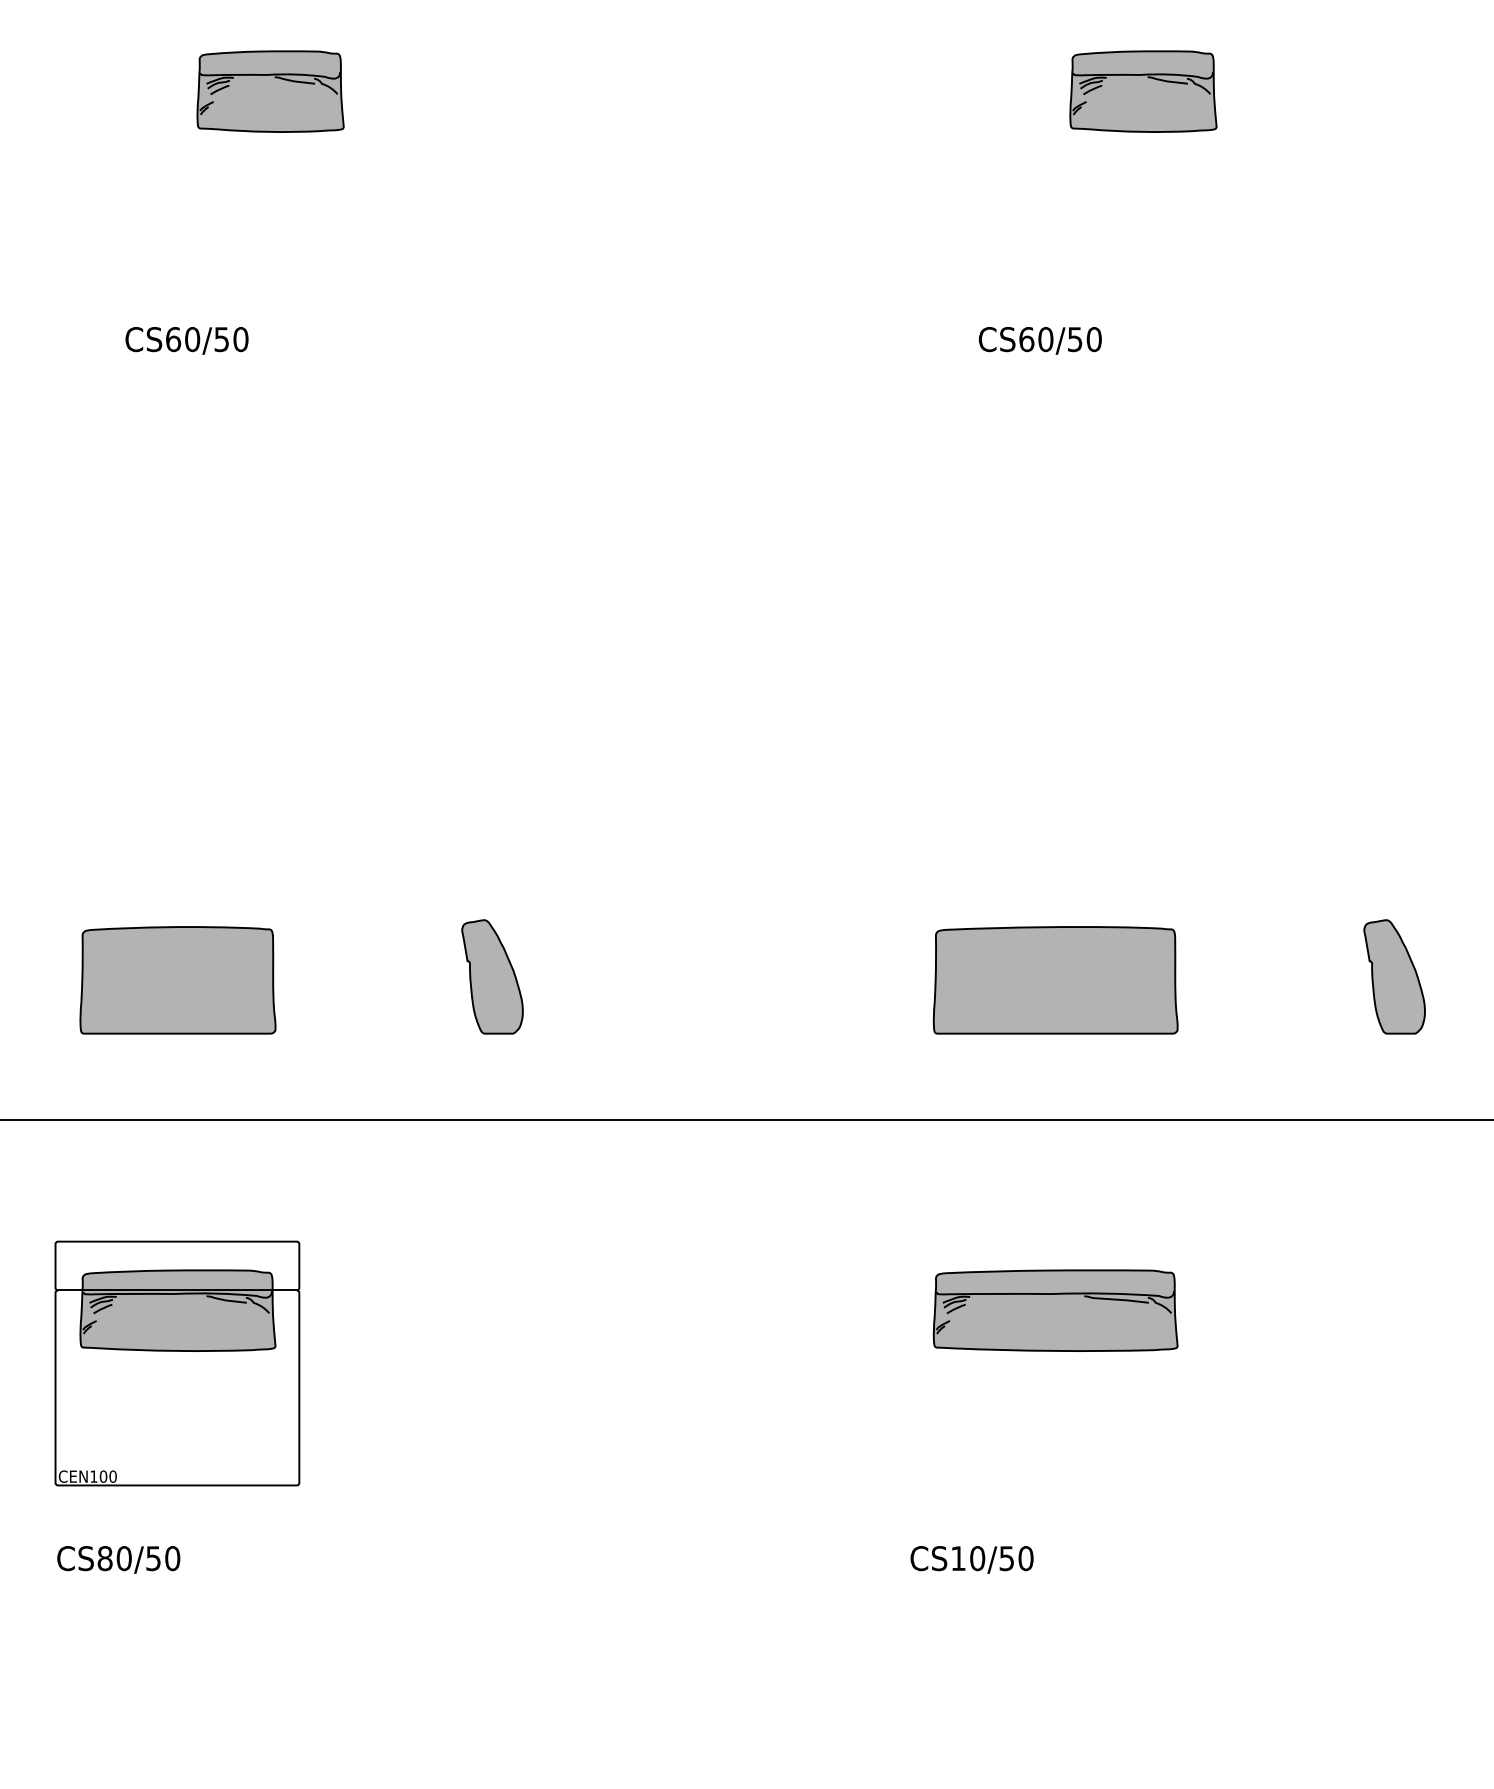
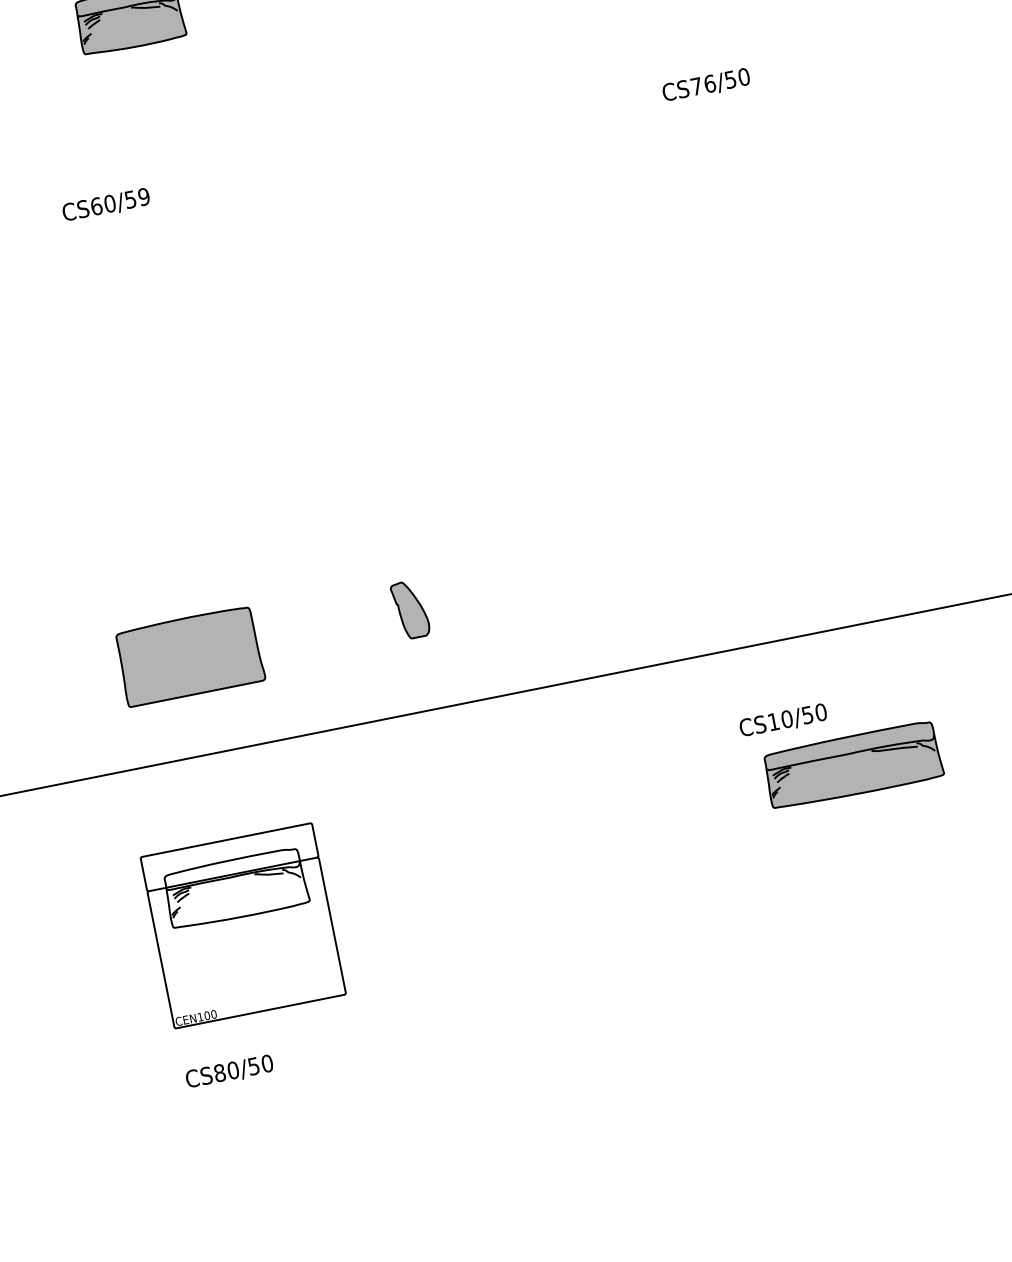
text: (240, 339) -> (143, 196), CS60/50 -> CS60/59
text: (1036, 339) -> (703, 85), CS60/50 -> CS76/50
part: (492, 976) -> (410, 609), size x0.7
part: (1055, 980) -> (806, 533), removed
fill: (177, 1310) -> (235, 888), removed
text: (971, 1559) -> (782, 720), moved

